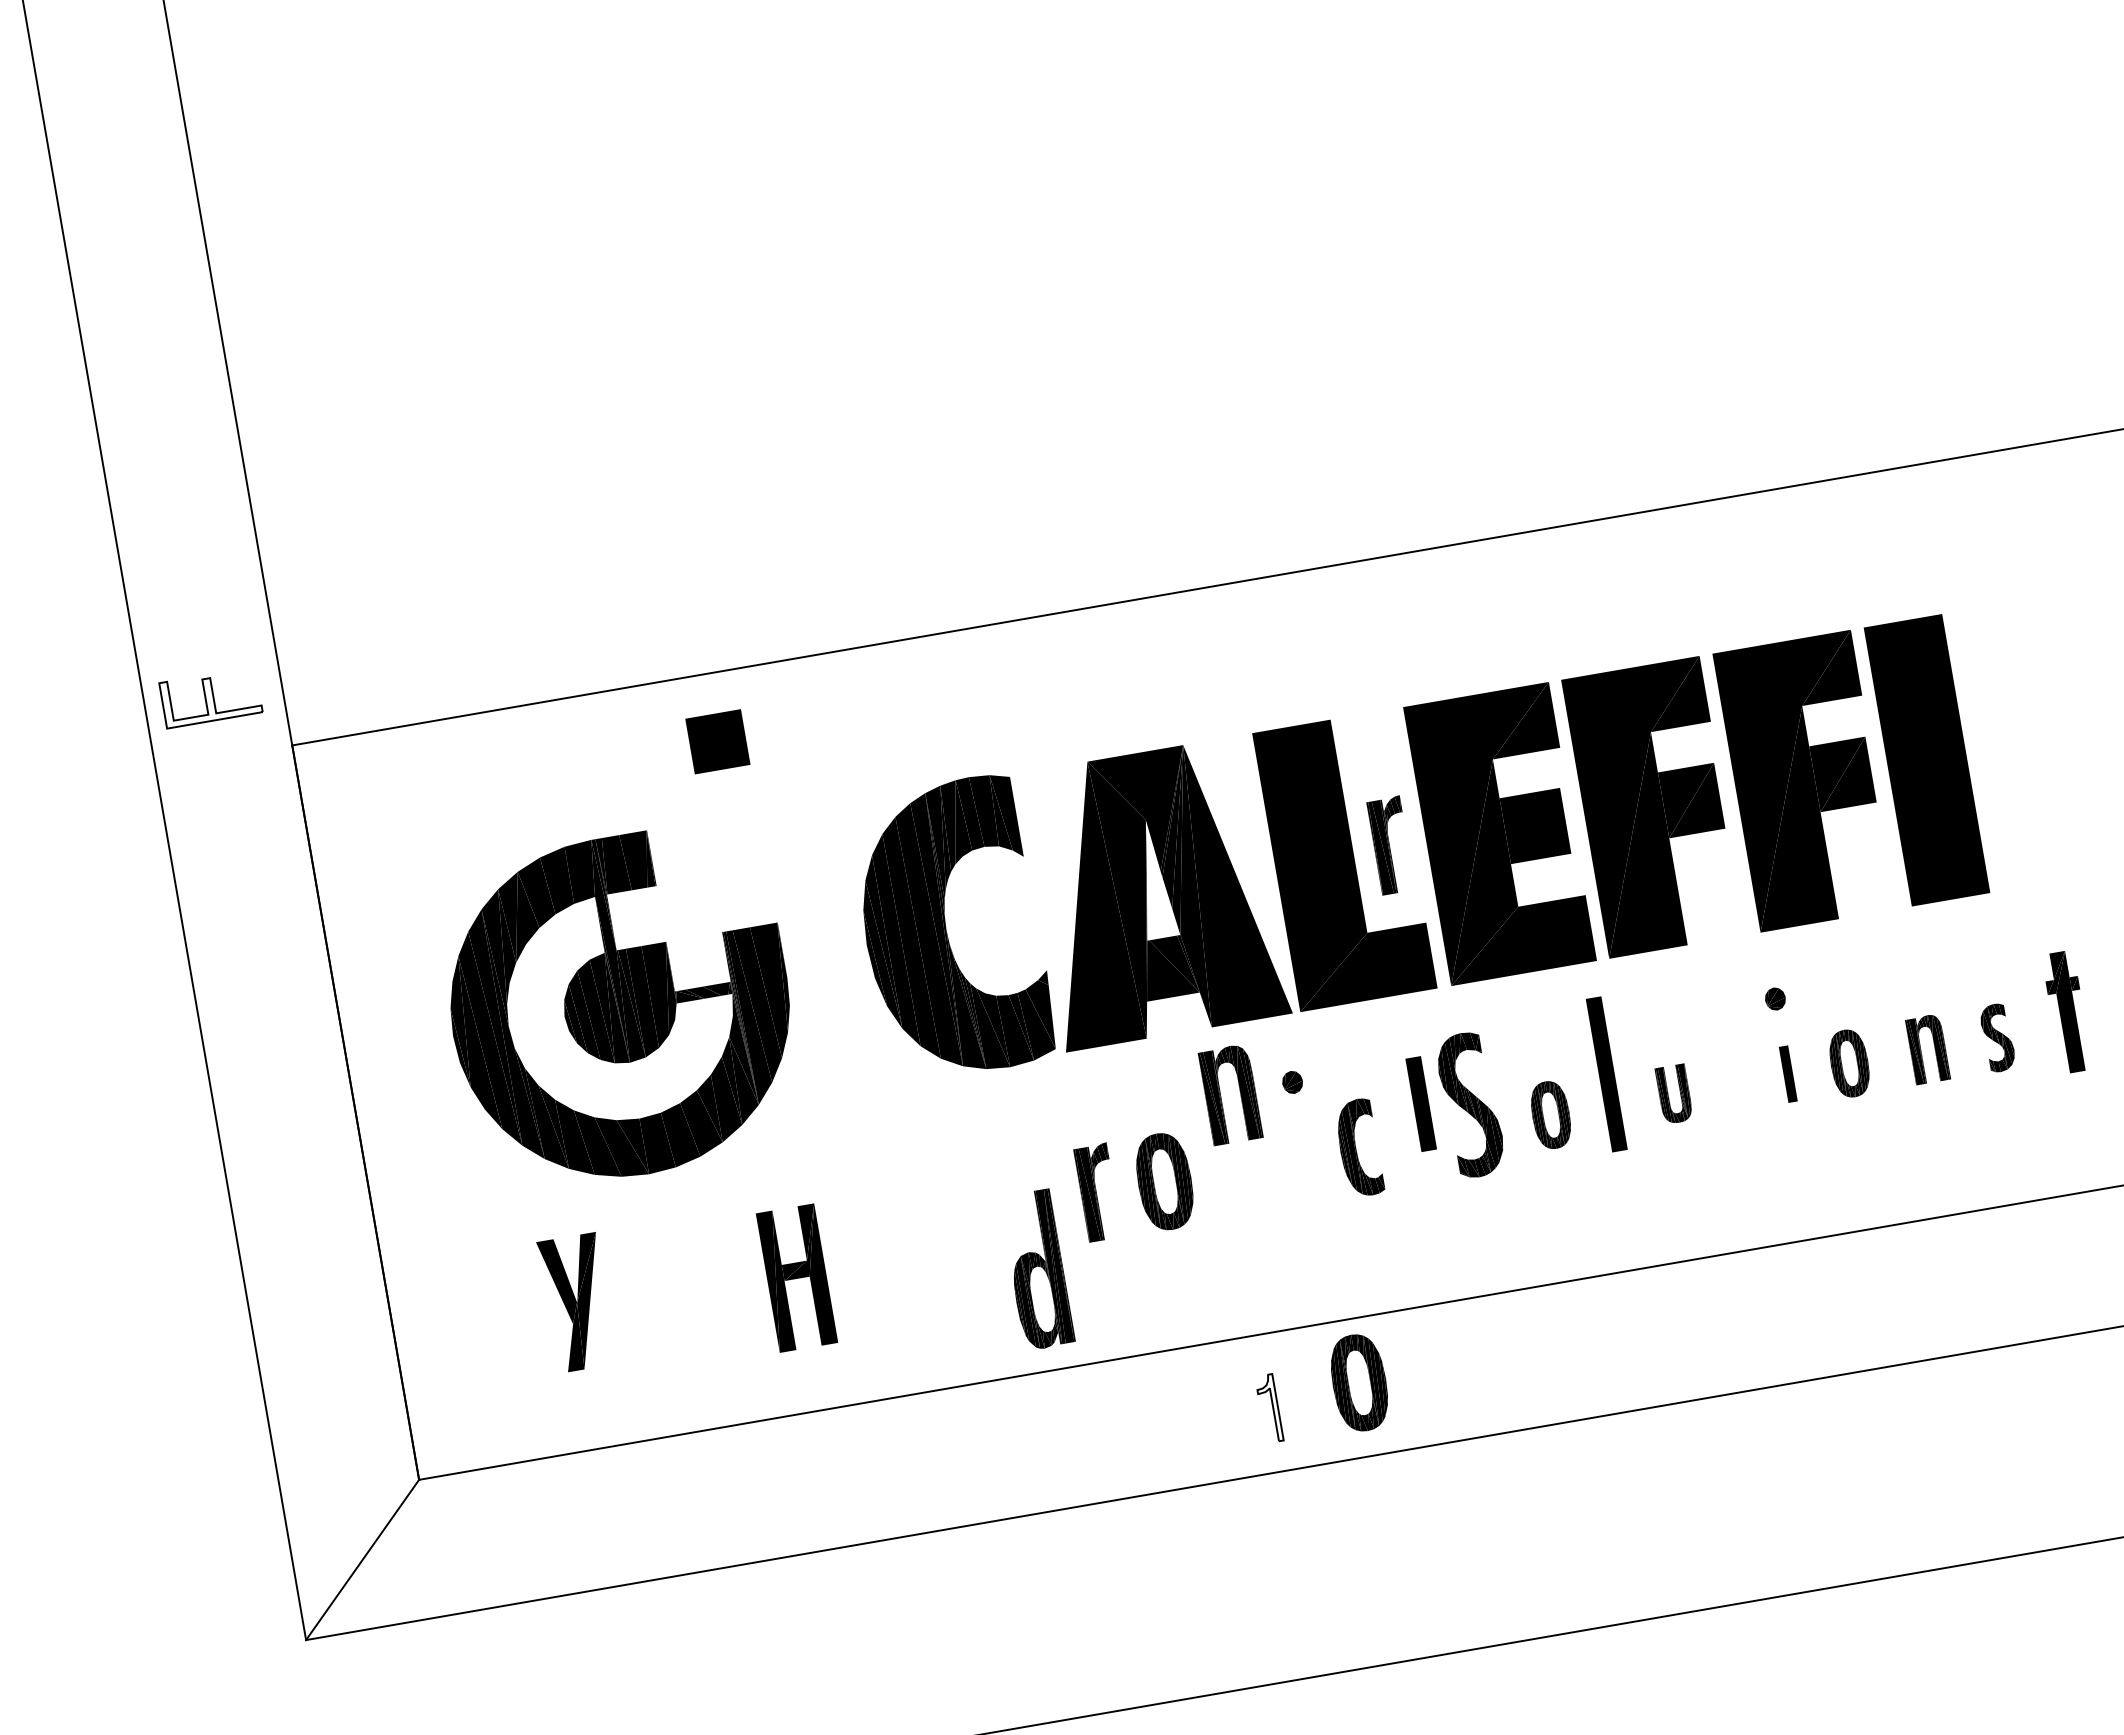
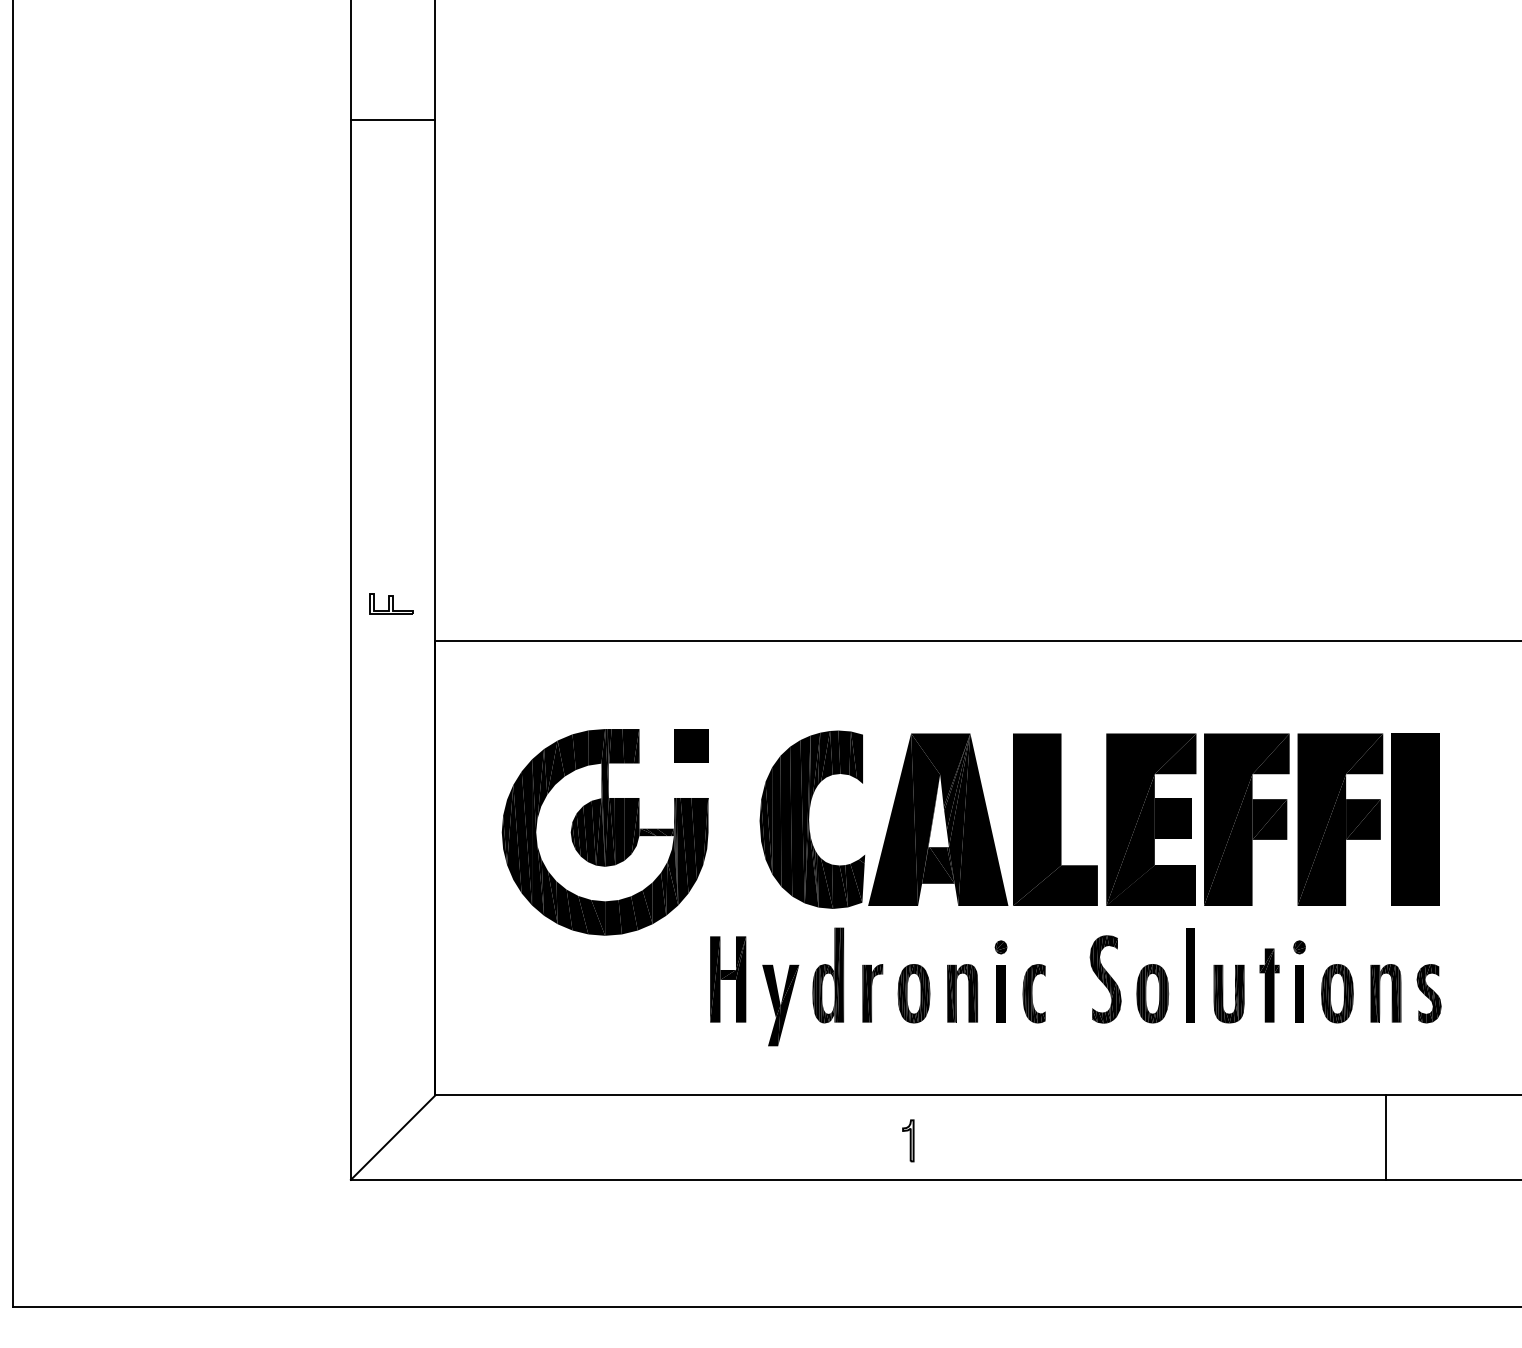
part: (210, 696) -> (391, 603), size x0.71
part: (717, 740) -> (691, 745), moved
part: (1390, 845) -> (1084, 815), removed
part: (2067, 1012) -> (1269, 985), moved
part: (1996, 1037) -> (1428, 993), size x1.43
part: (1927, 1049) -> (1385, 993), size x1.43
part: (1849, 1063) -> (1337, 993), size x1.43
part: (1788, 1073) -> (1299, 993), size x1.67
part: (1673, 1093) -> (1228, 993), size x1.67
part: (1230, 1095) -> (962, 993), moved
part: (1420, 1103) -> (1000, 993), moved
part: (1550, 1114) -> (1152, 993), size x1.43
part: (1037, 1269) -> (828, 975), moved
part: (797, 1278) -> (728, 979), moved
line: (1967, 1282) -> (1385, 1137), added
part: (576, 1302) -> (780, 1005), moved
part: (1358, 1382) -> (1009, 1134), removed
part: (1269, 1408) -> (908, 1140), moved

